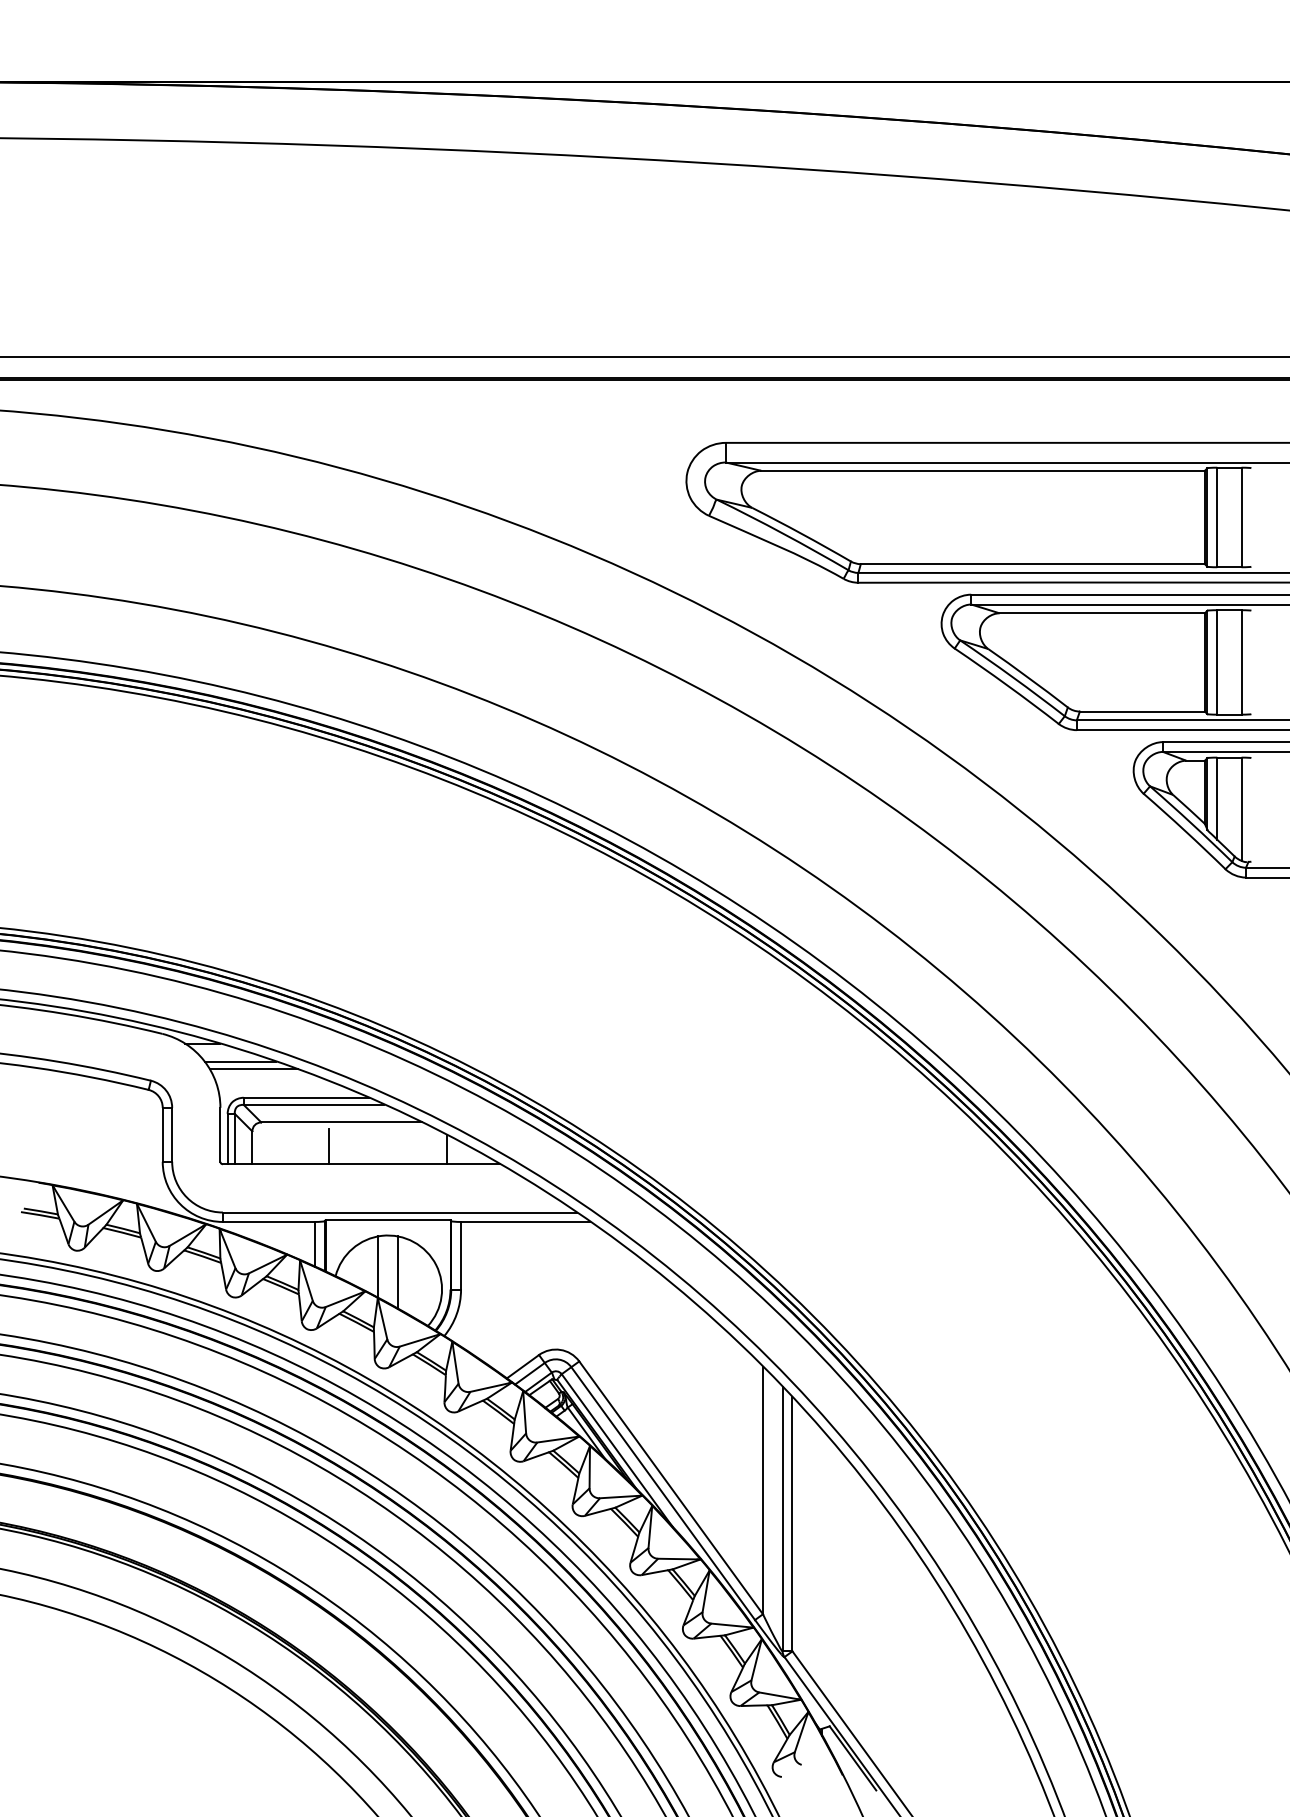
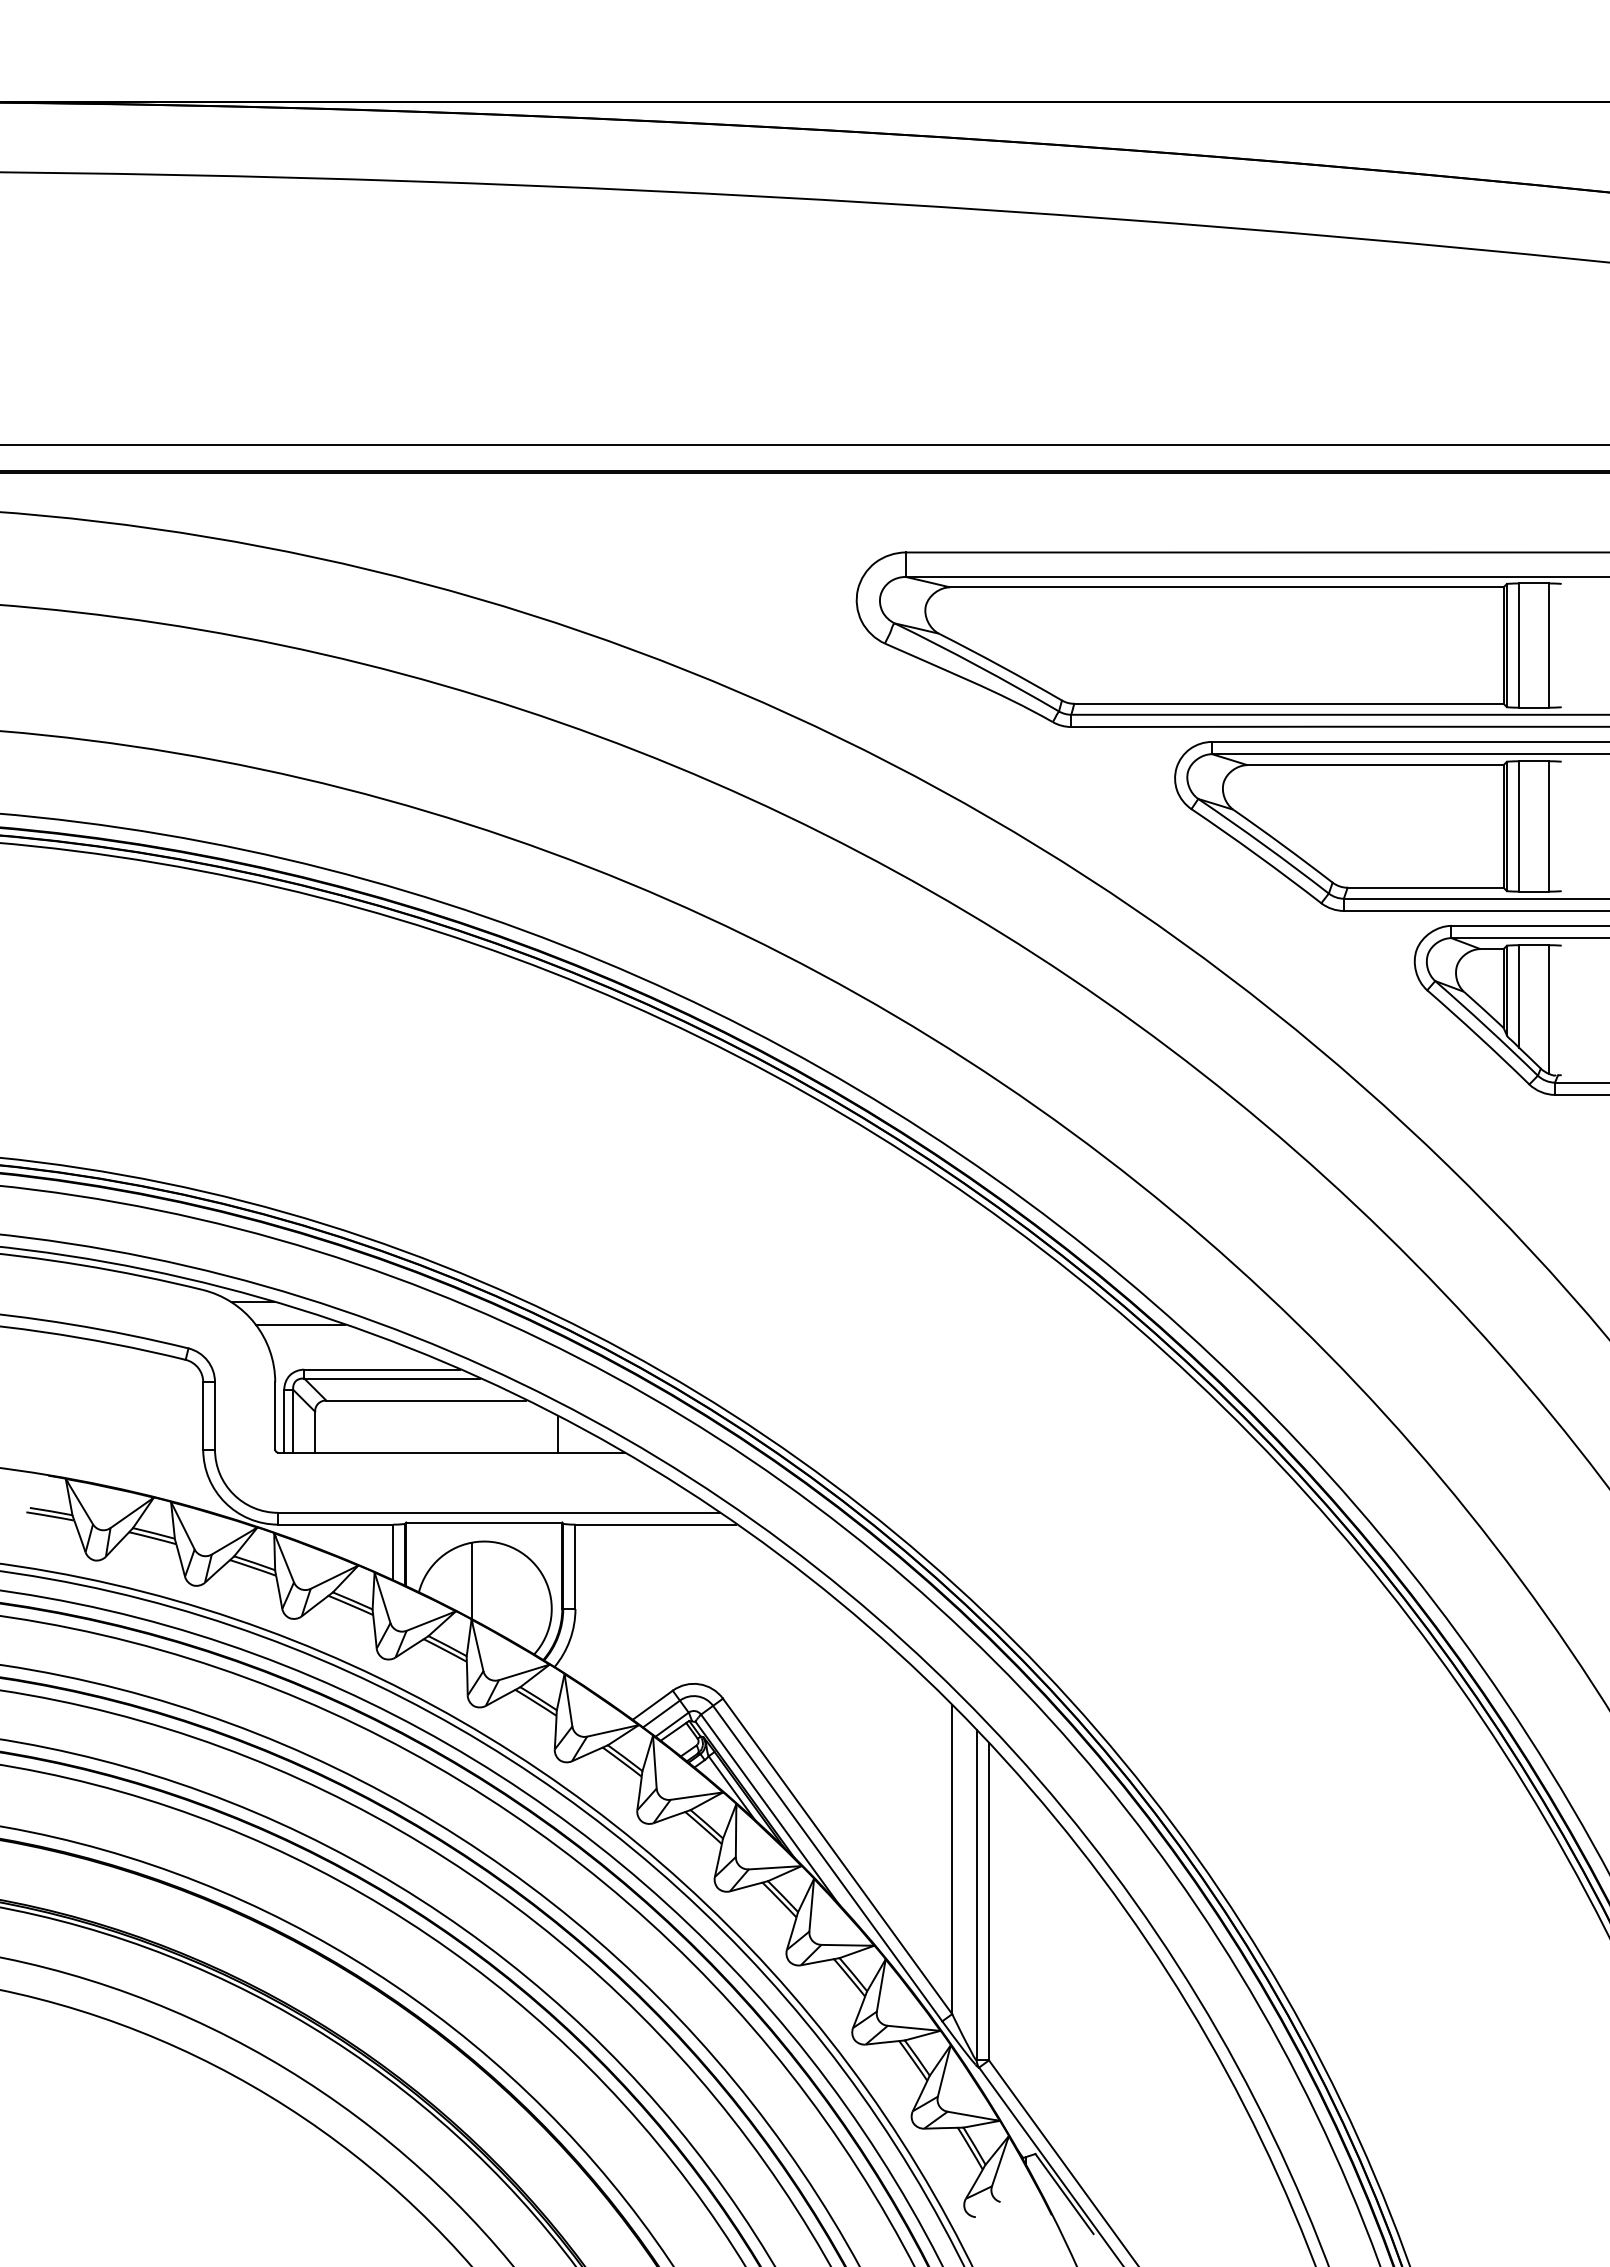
line: (253, 1069) -> (316, 1334), removed
line: (328, 1146) -> (410, 1430), removed
line: (397, 1272) -> (496, 1587), removed

